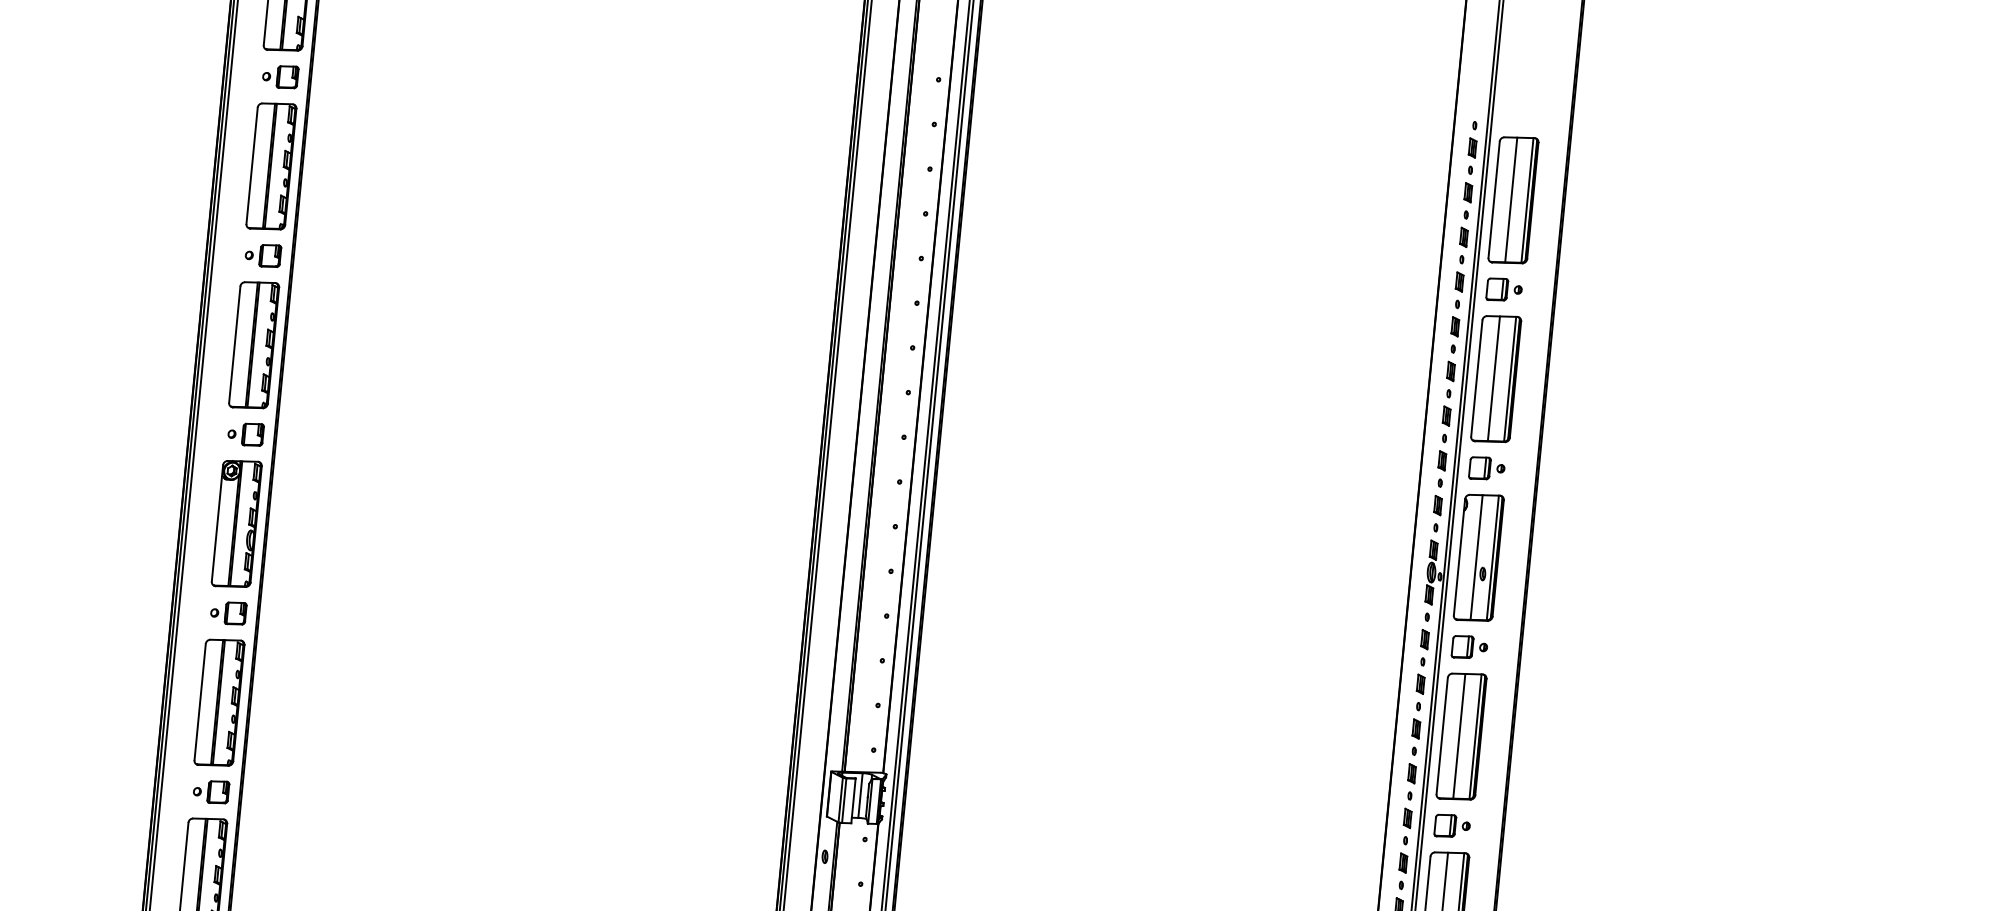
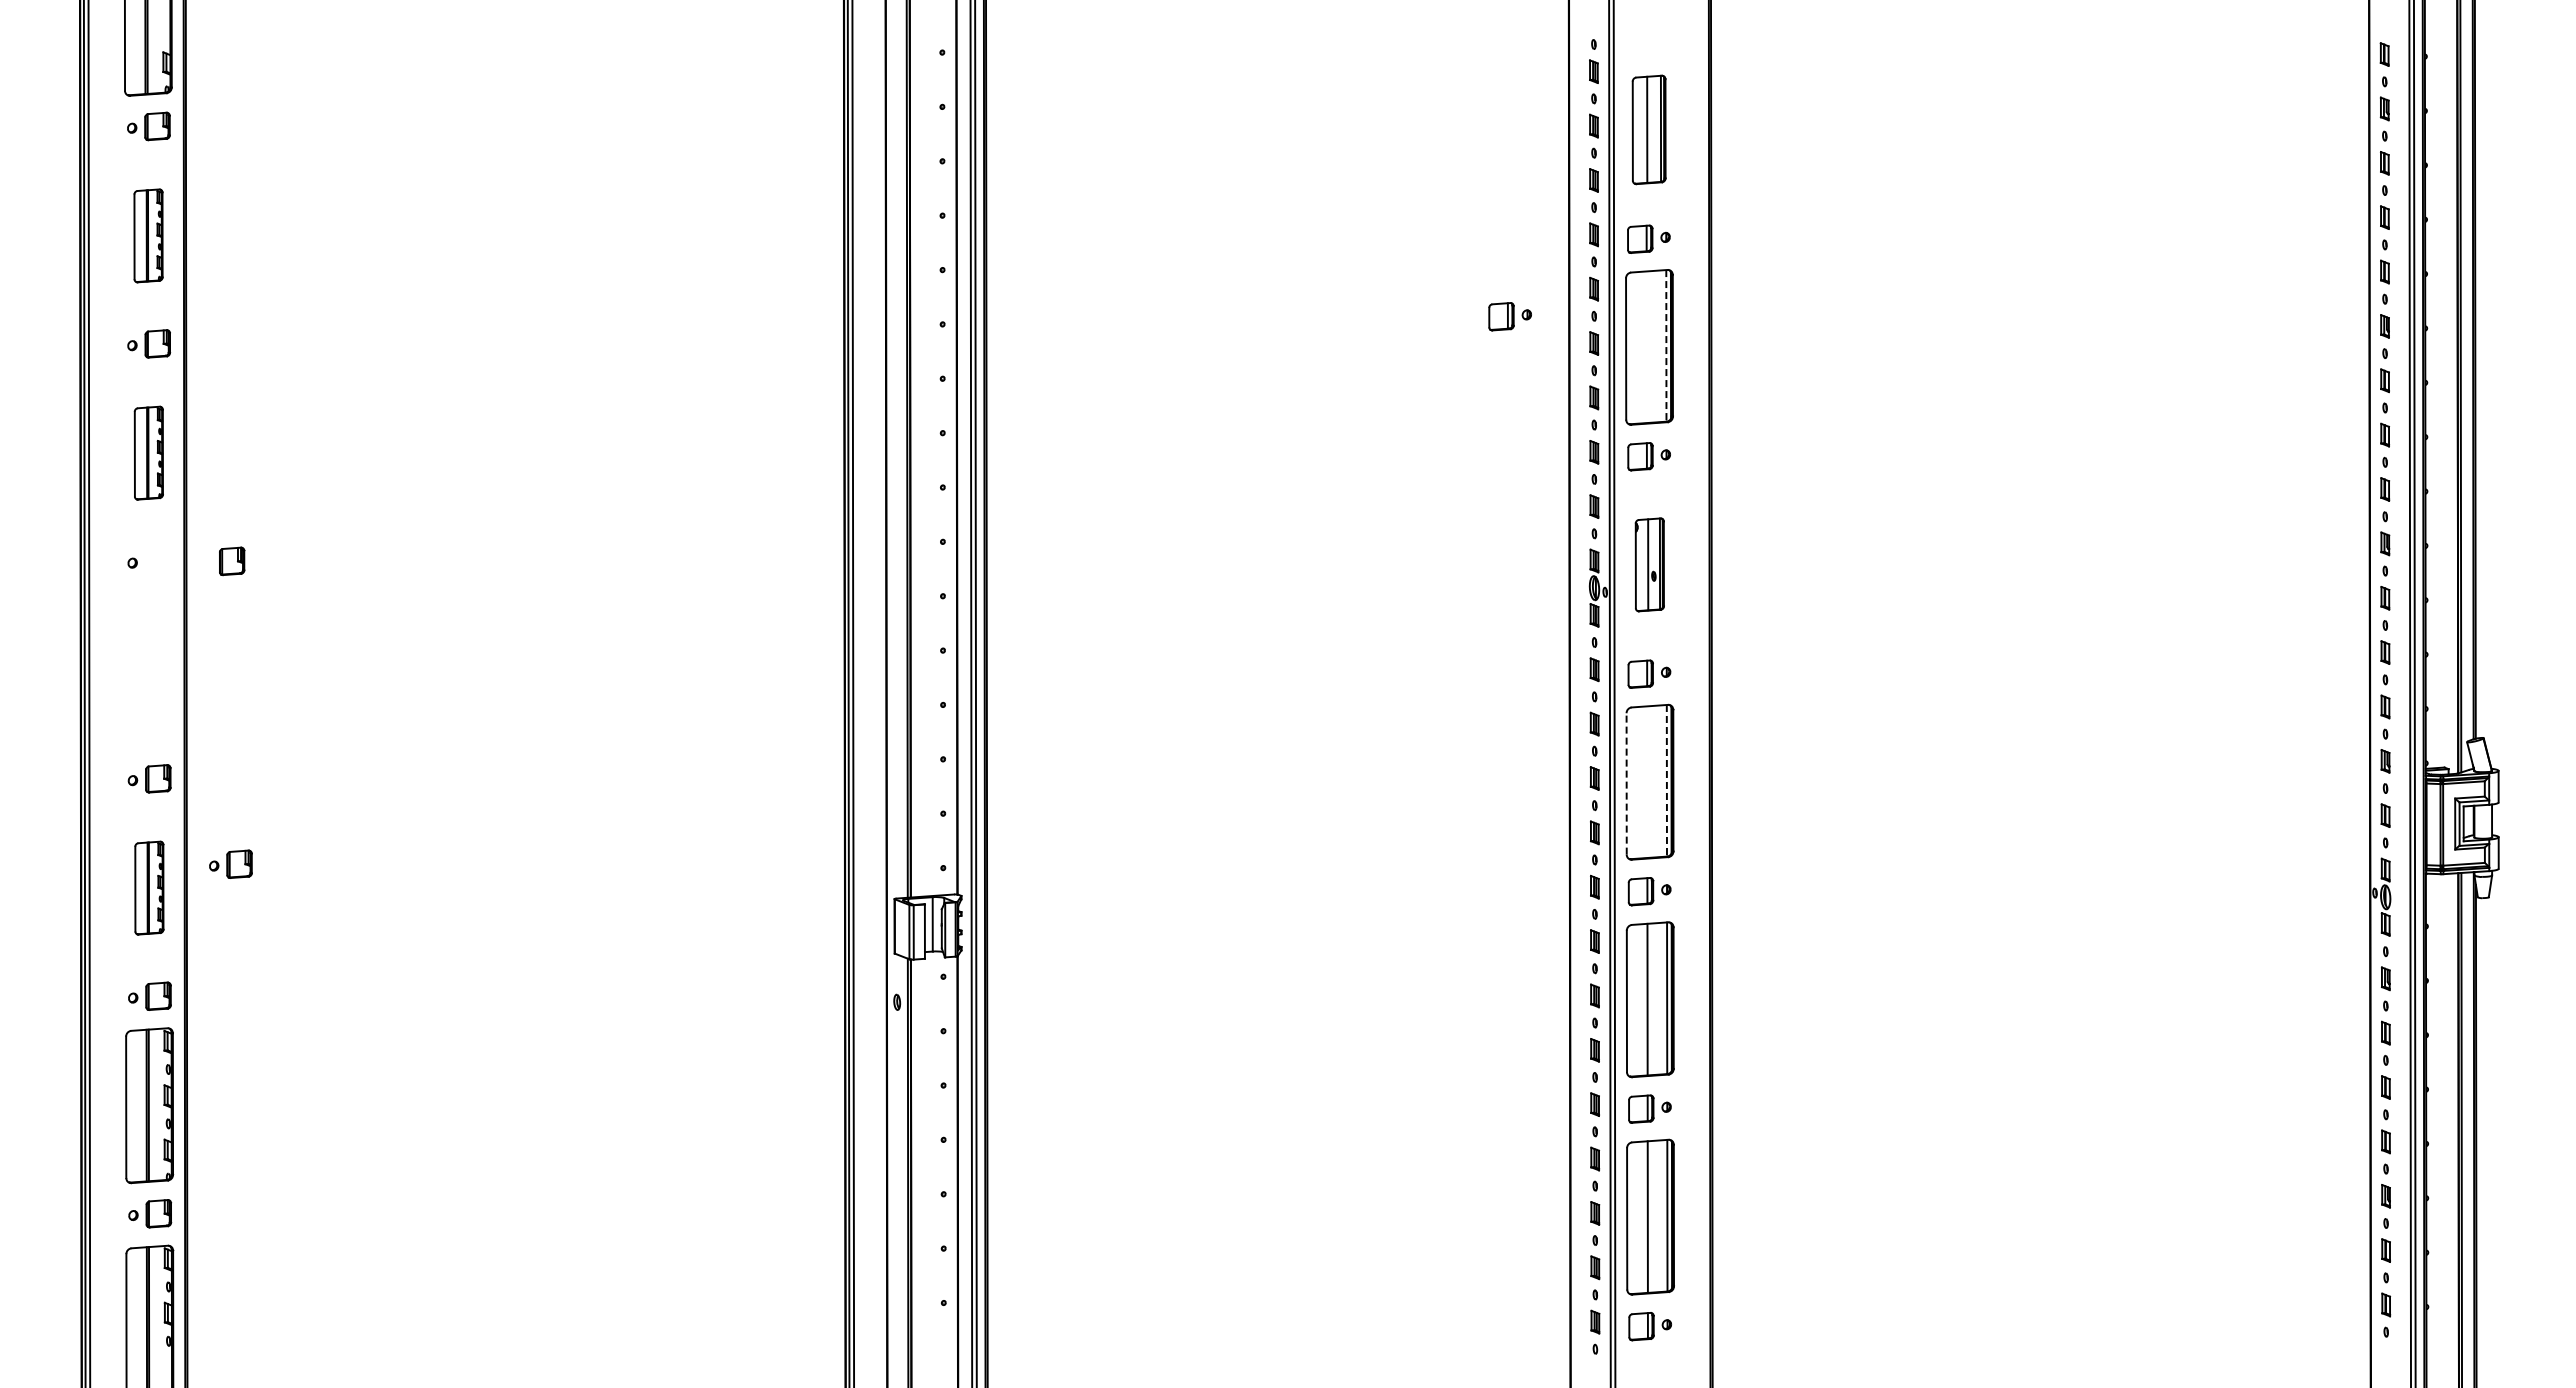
part: (271, 166) -> (148, 235), size x0.6
part: (1512, 199) -> (1648, 129), size x0.7
part: (1383, 342) -> (1509, 316), added
part: (253, 344) -> (148, 452), size x0.6
line: (1493, 378) -> (1646, 347), removed
line: (1510, 378) -> (1666, 345), solid -> dashed
part: (253, 434) -> (232, 561), moved
part: (236, 523) -> (148, 670), removed
part: (1478, 557) -> (1649, 564), size x0.6
part: (288, 688) -> (230, 863), added
part: (219, 702) -> (149, 887), size x0.6
line: (1442, 735) -> (1626, 783), solid -> dashed
line: (1459, 736) -> (1647, 782), removed
line: (1475, 736) -> (1666, 780), solid -> dashed

